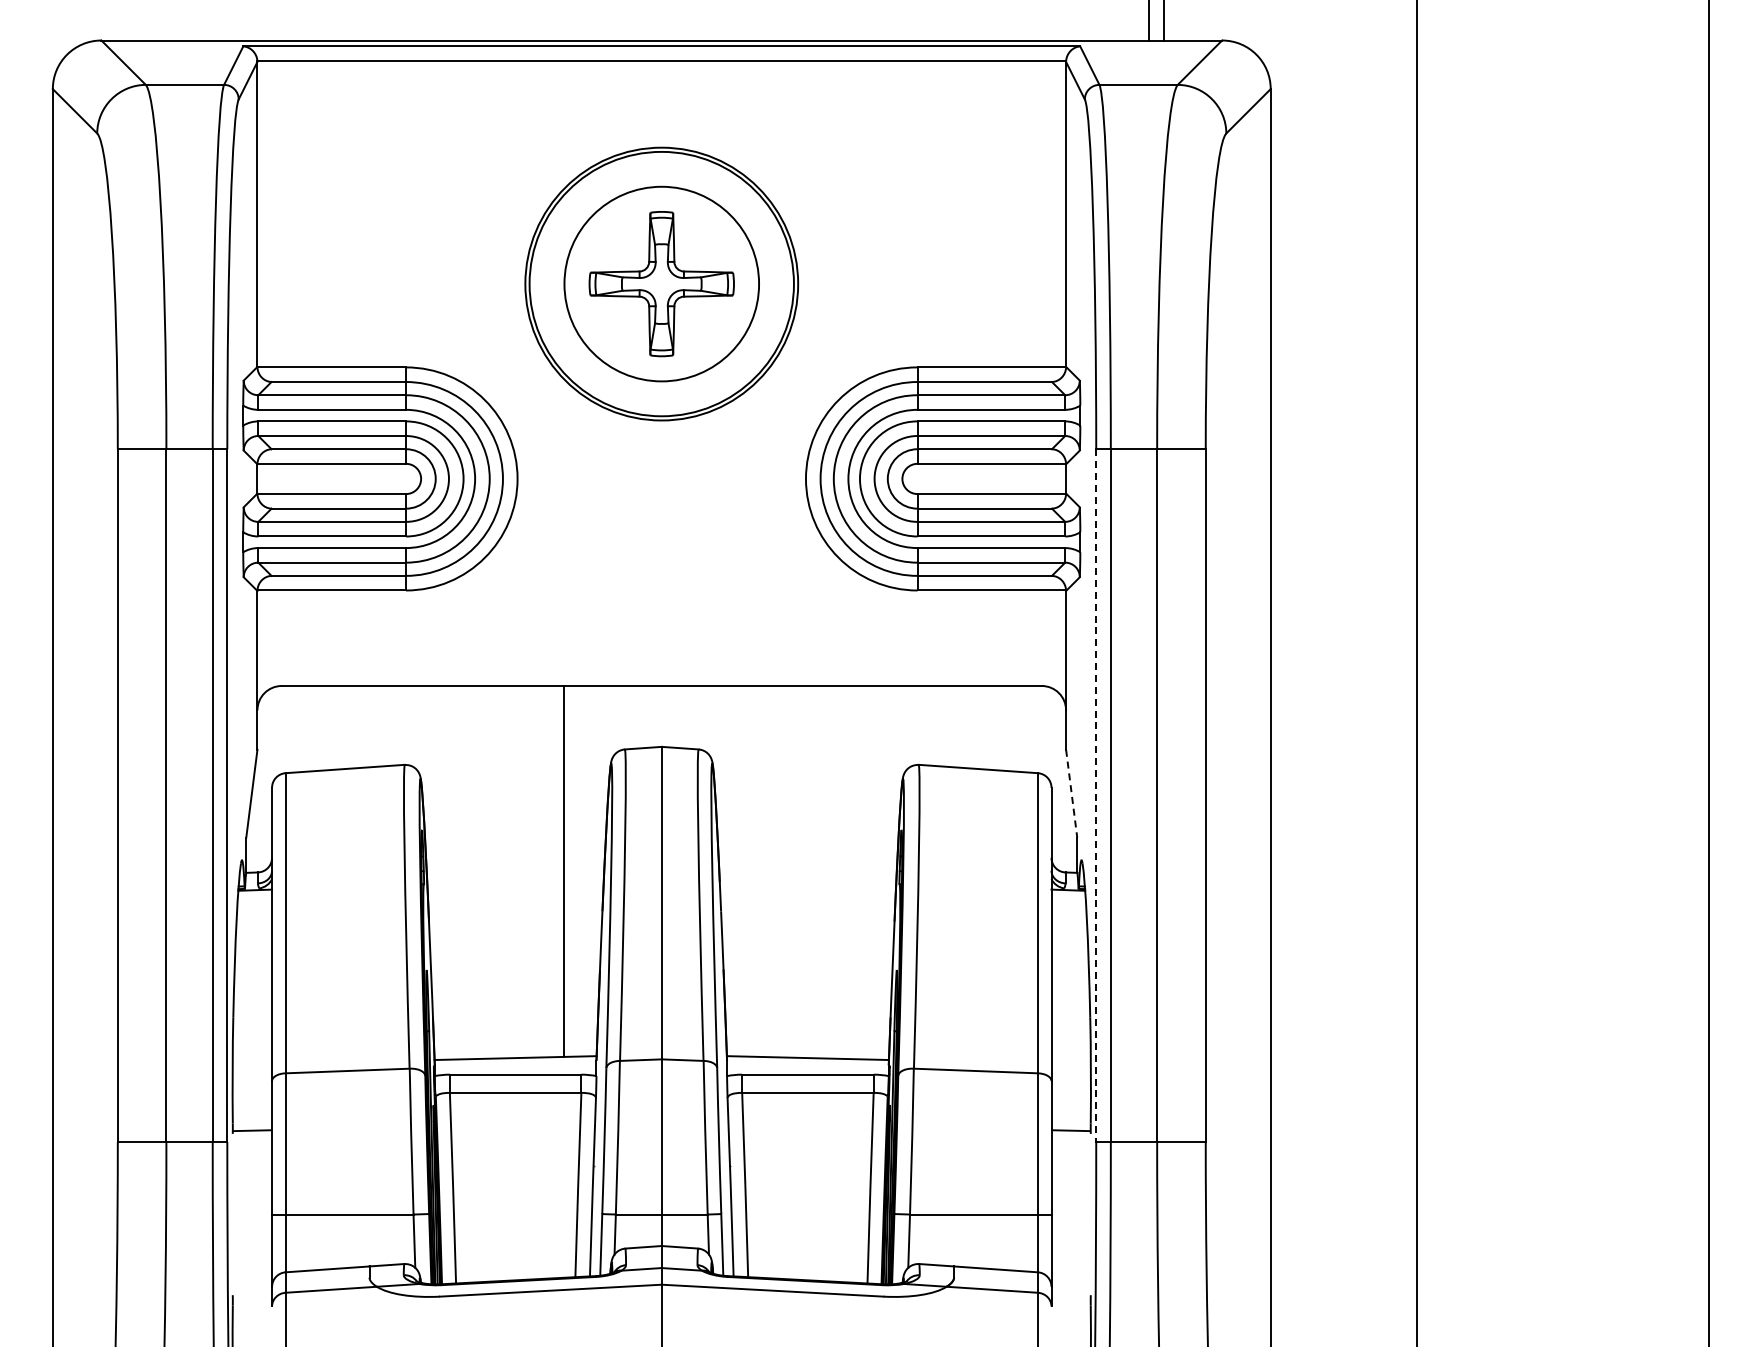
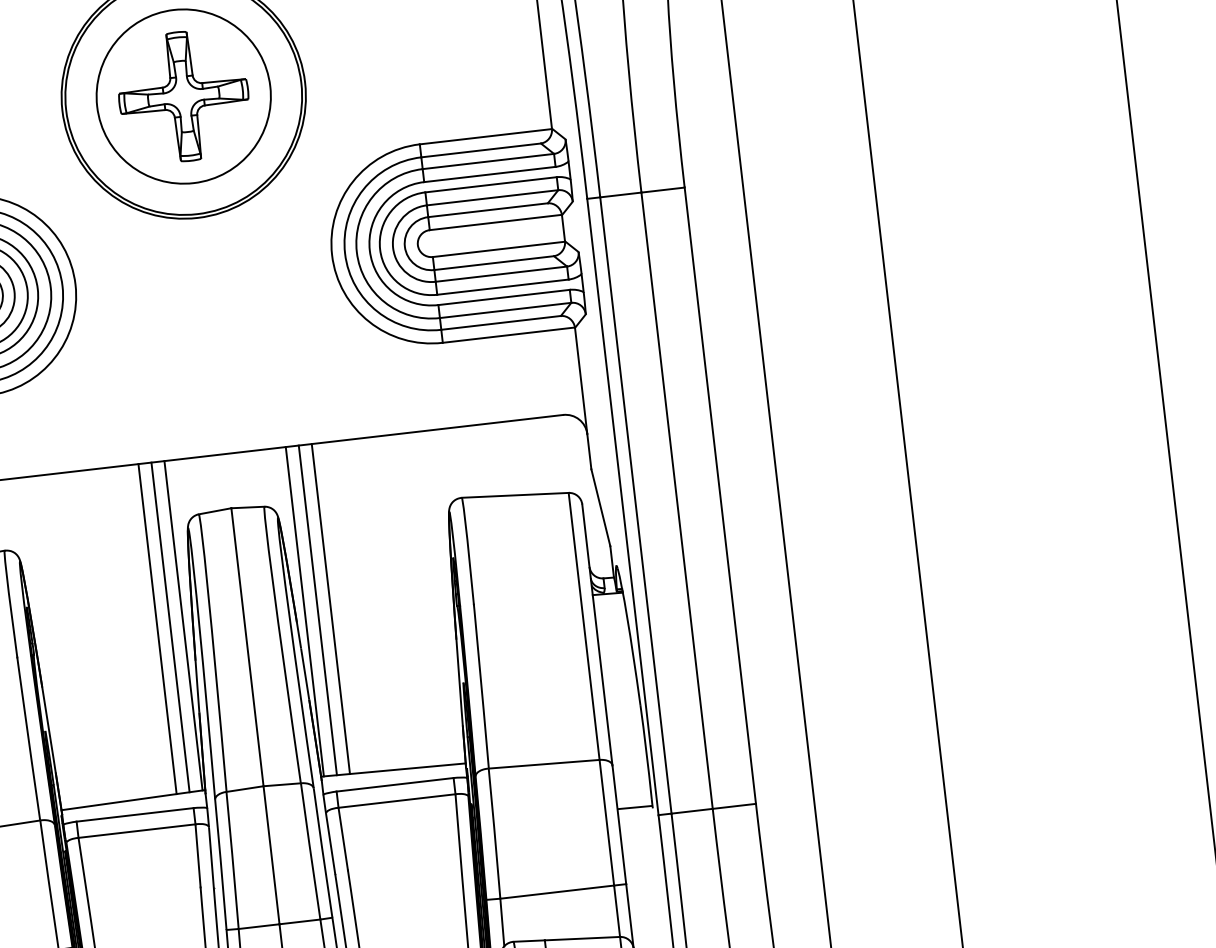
line: (1071, 794) -> (600, 508), dashed -> solid
line: (1096, 796) -> (623, 507), dashed -> solid
line: (578, 870) -> (170, 626), added
line: (593, 870) -> (183, 625), added
line: (729, 870) -> (304, 611), added
line: (744, 870) -> (317, 609), added
line: (759, 870) -> (331, 608), added

